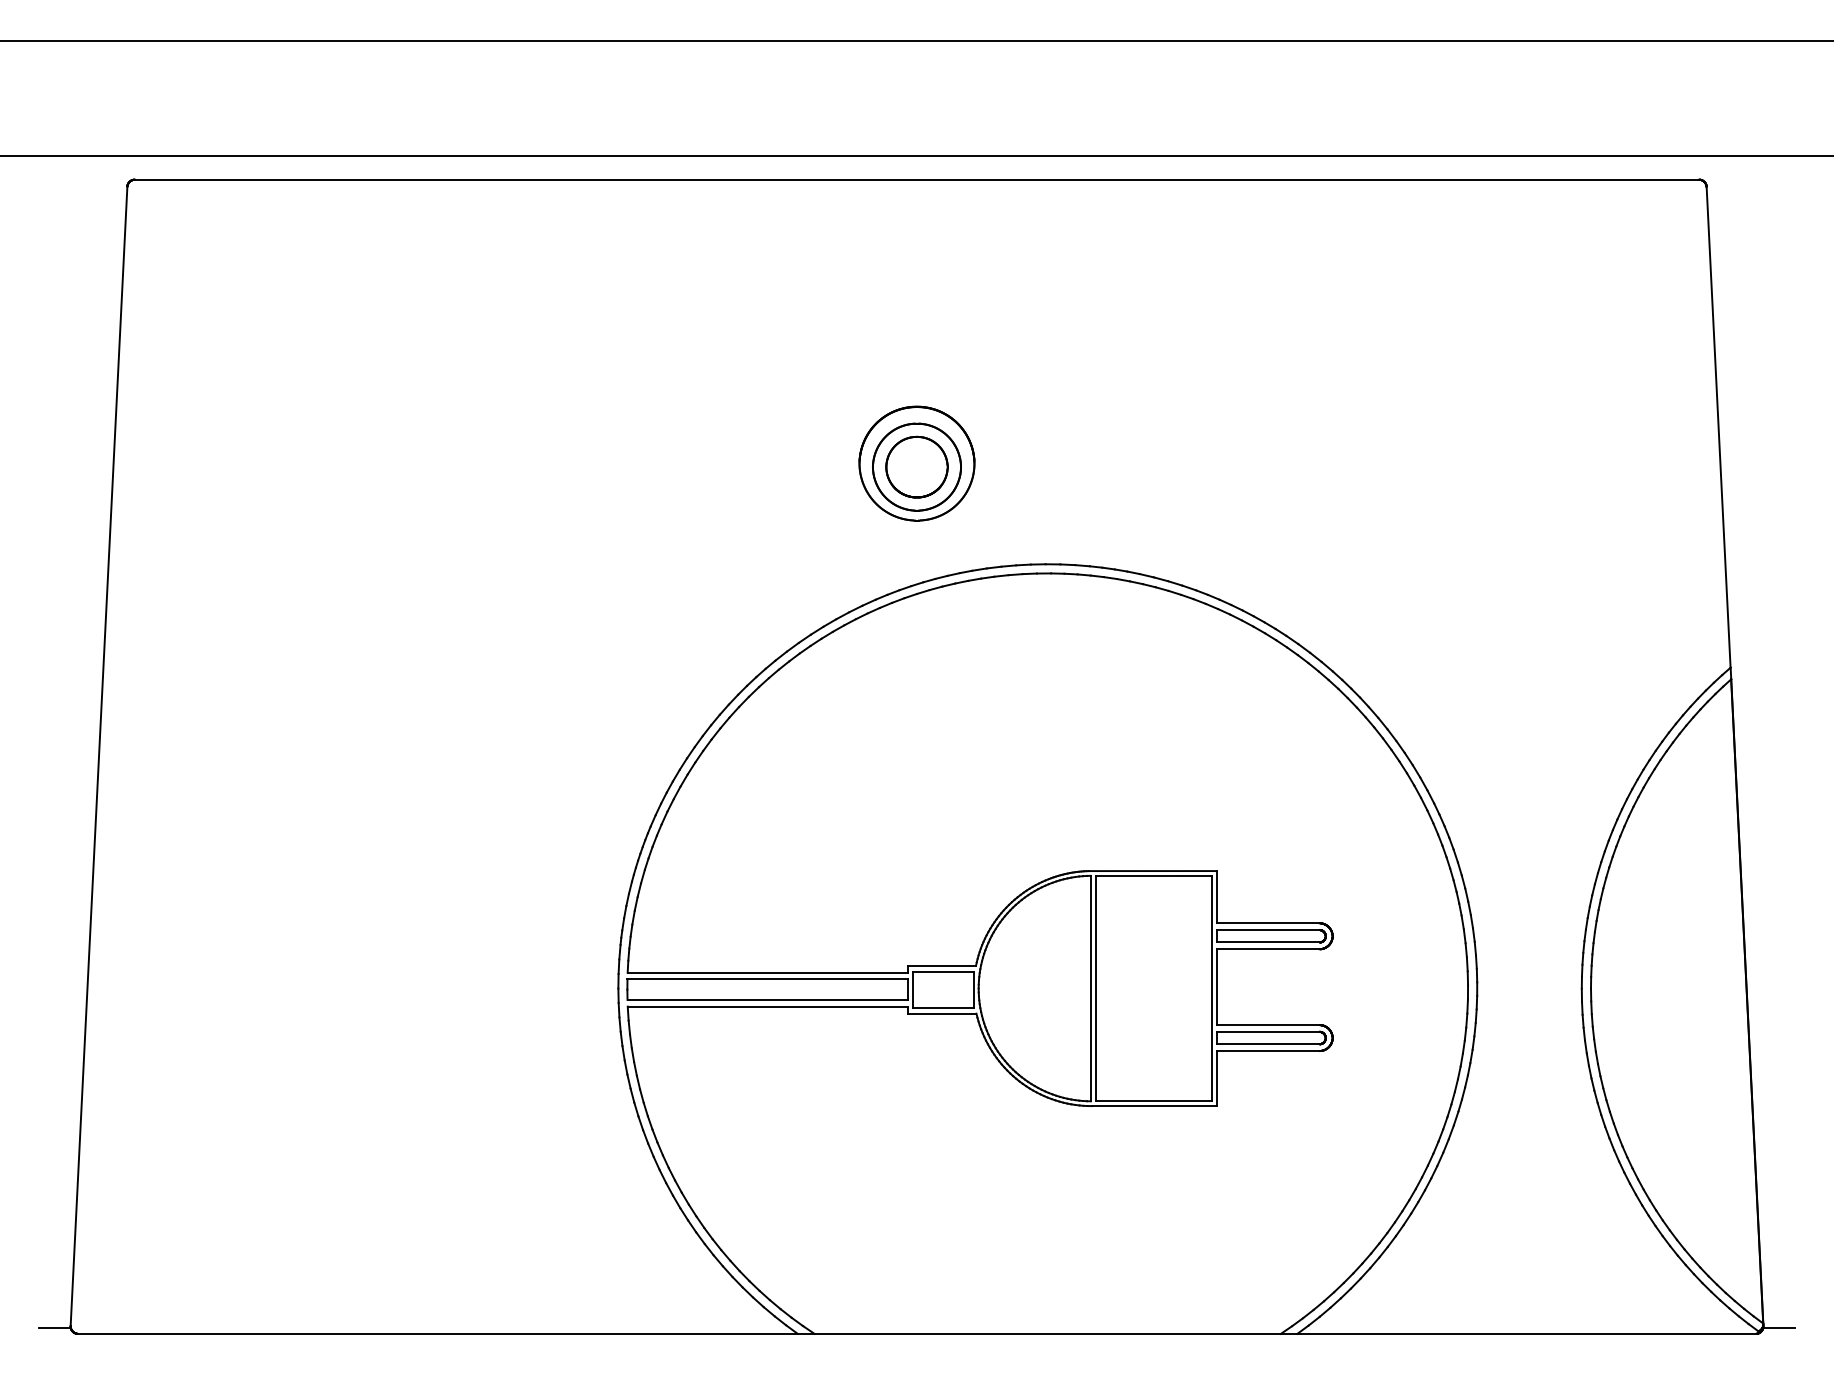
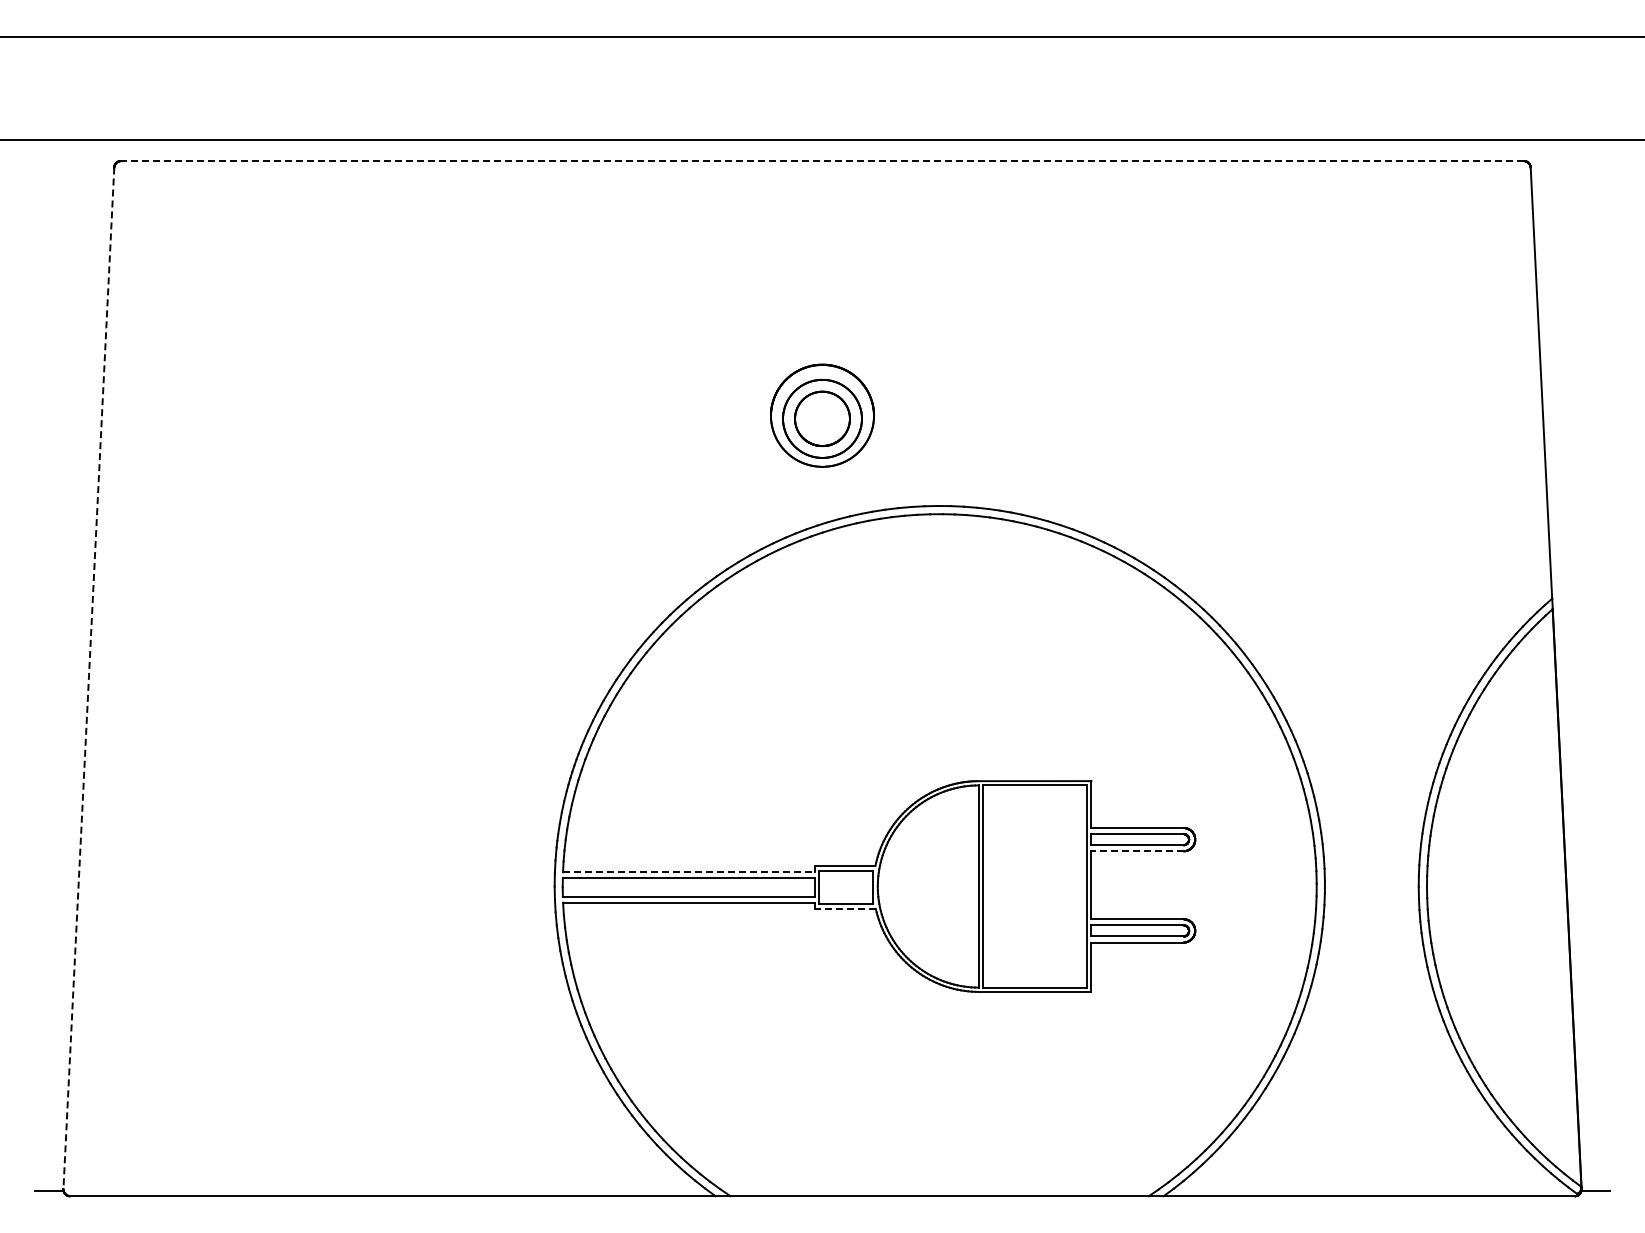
line: (917, 180) -> (822, 161), solid -> dashed
line: (98, 756) -> (88, 678), solid -> dashed
line: (1268, 949) -> (1137, 851), solid -> dashed
line: (767, 972) -> (688, 872), solid -> dashed
line: (941, 1014) -> (844, 909), solid -> dashed

